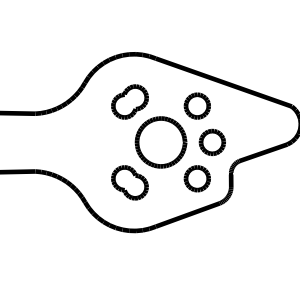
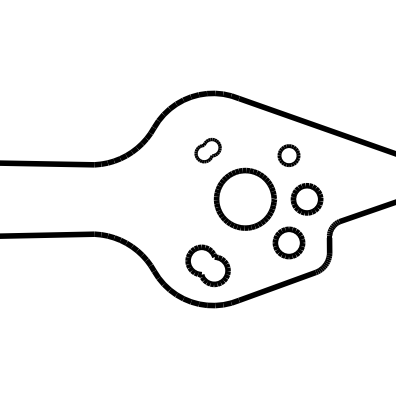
part: (129, 101) -> (207, 150), size x0.6
part: (196, 105) -> (288, 155), size x0.7
part: (129, 182) -> (207, 265), moved

